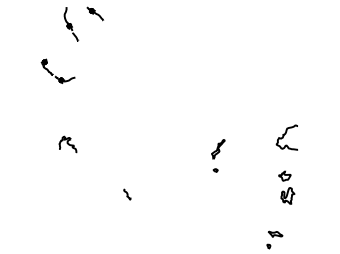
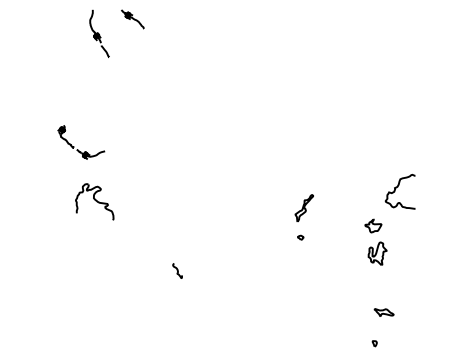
part: (57, 70) -> (80, 141), moved
part: (67, 144) -> (94, 201), size x1.6
part: (286, 187) -> (375, 241), moved
part: (275, 233) -> (384, 311), moved

